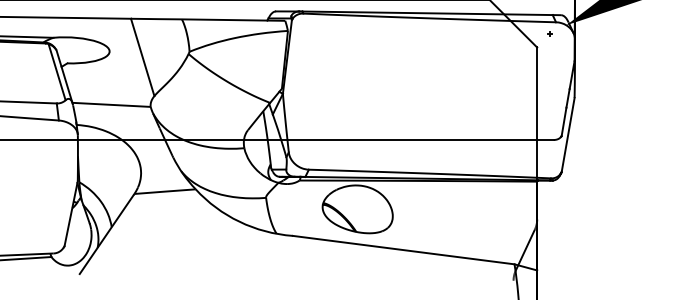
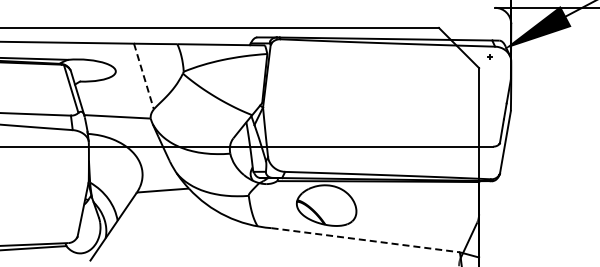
line: (143, 58) -> (144, 77), solid -> dashed
line: (403, 250) -> (365, 240), solid -> dashed

